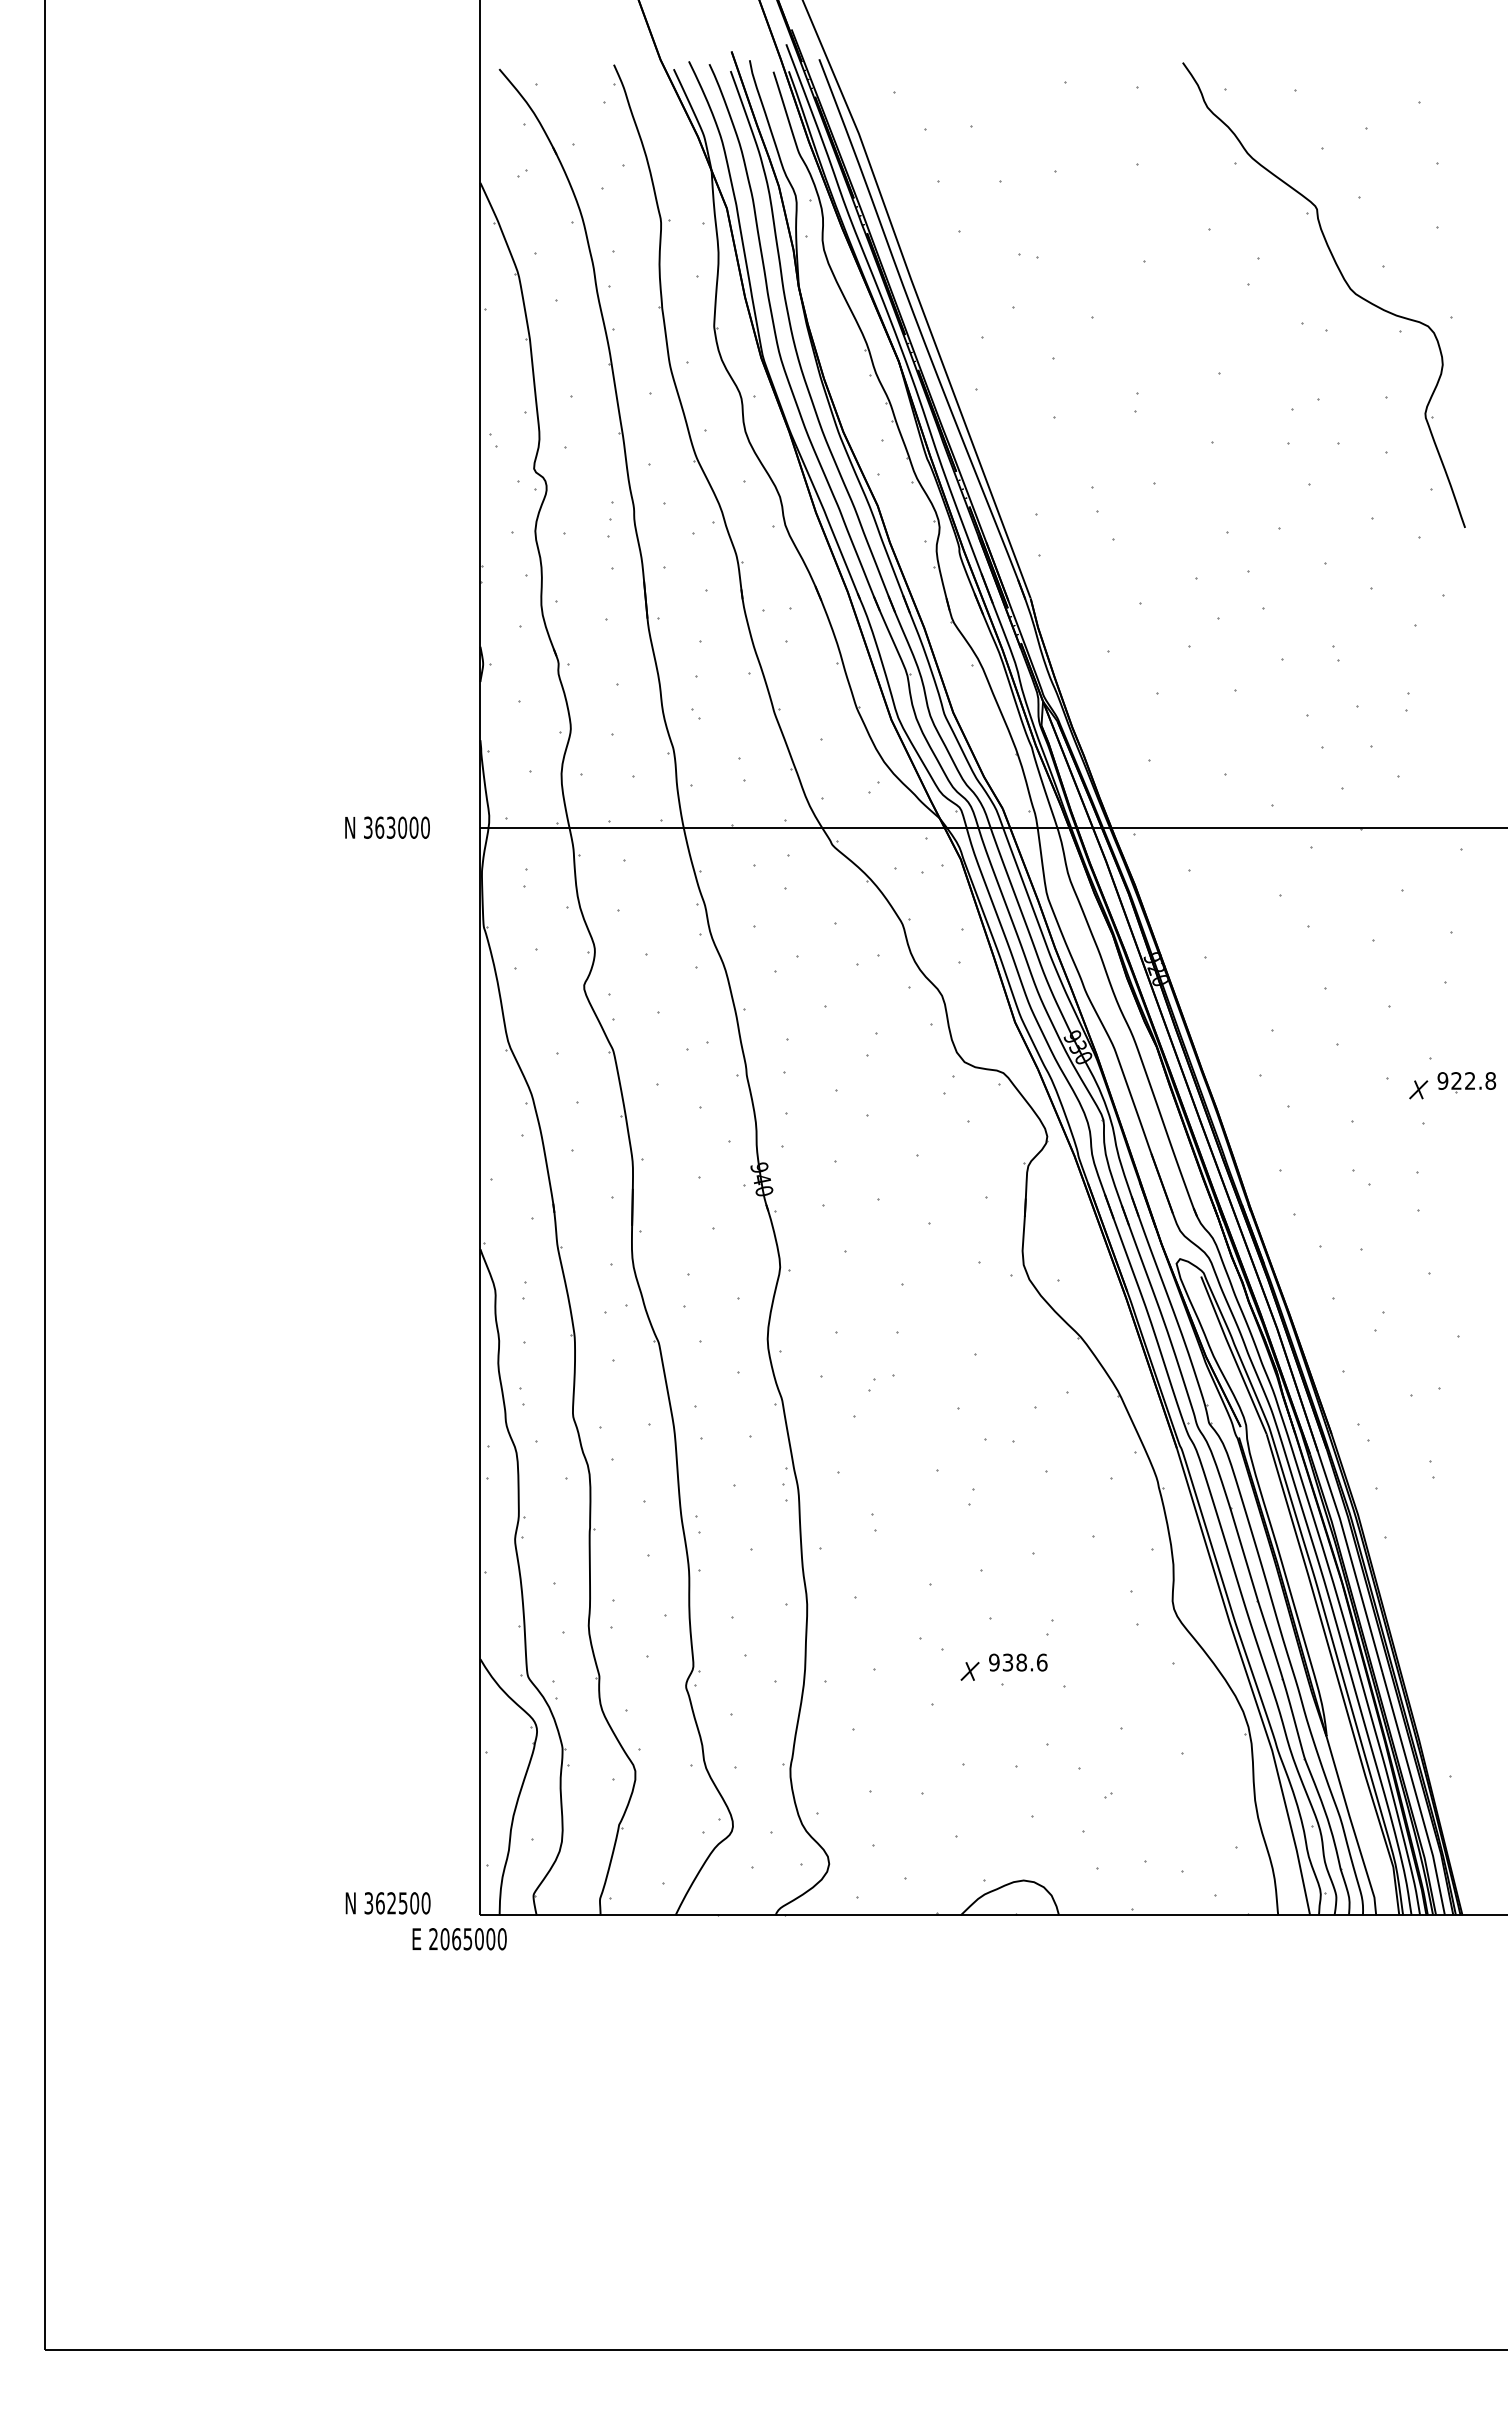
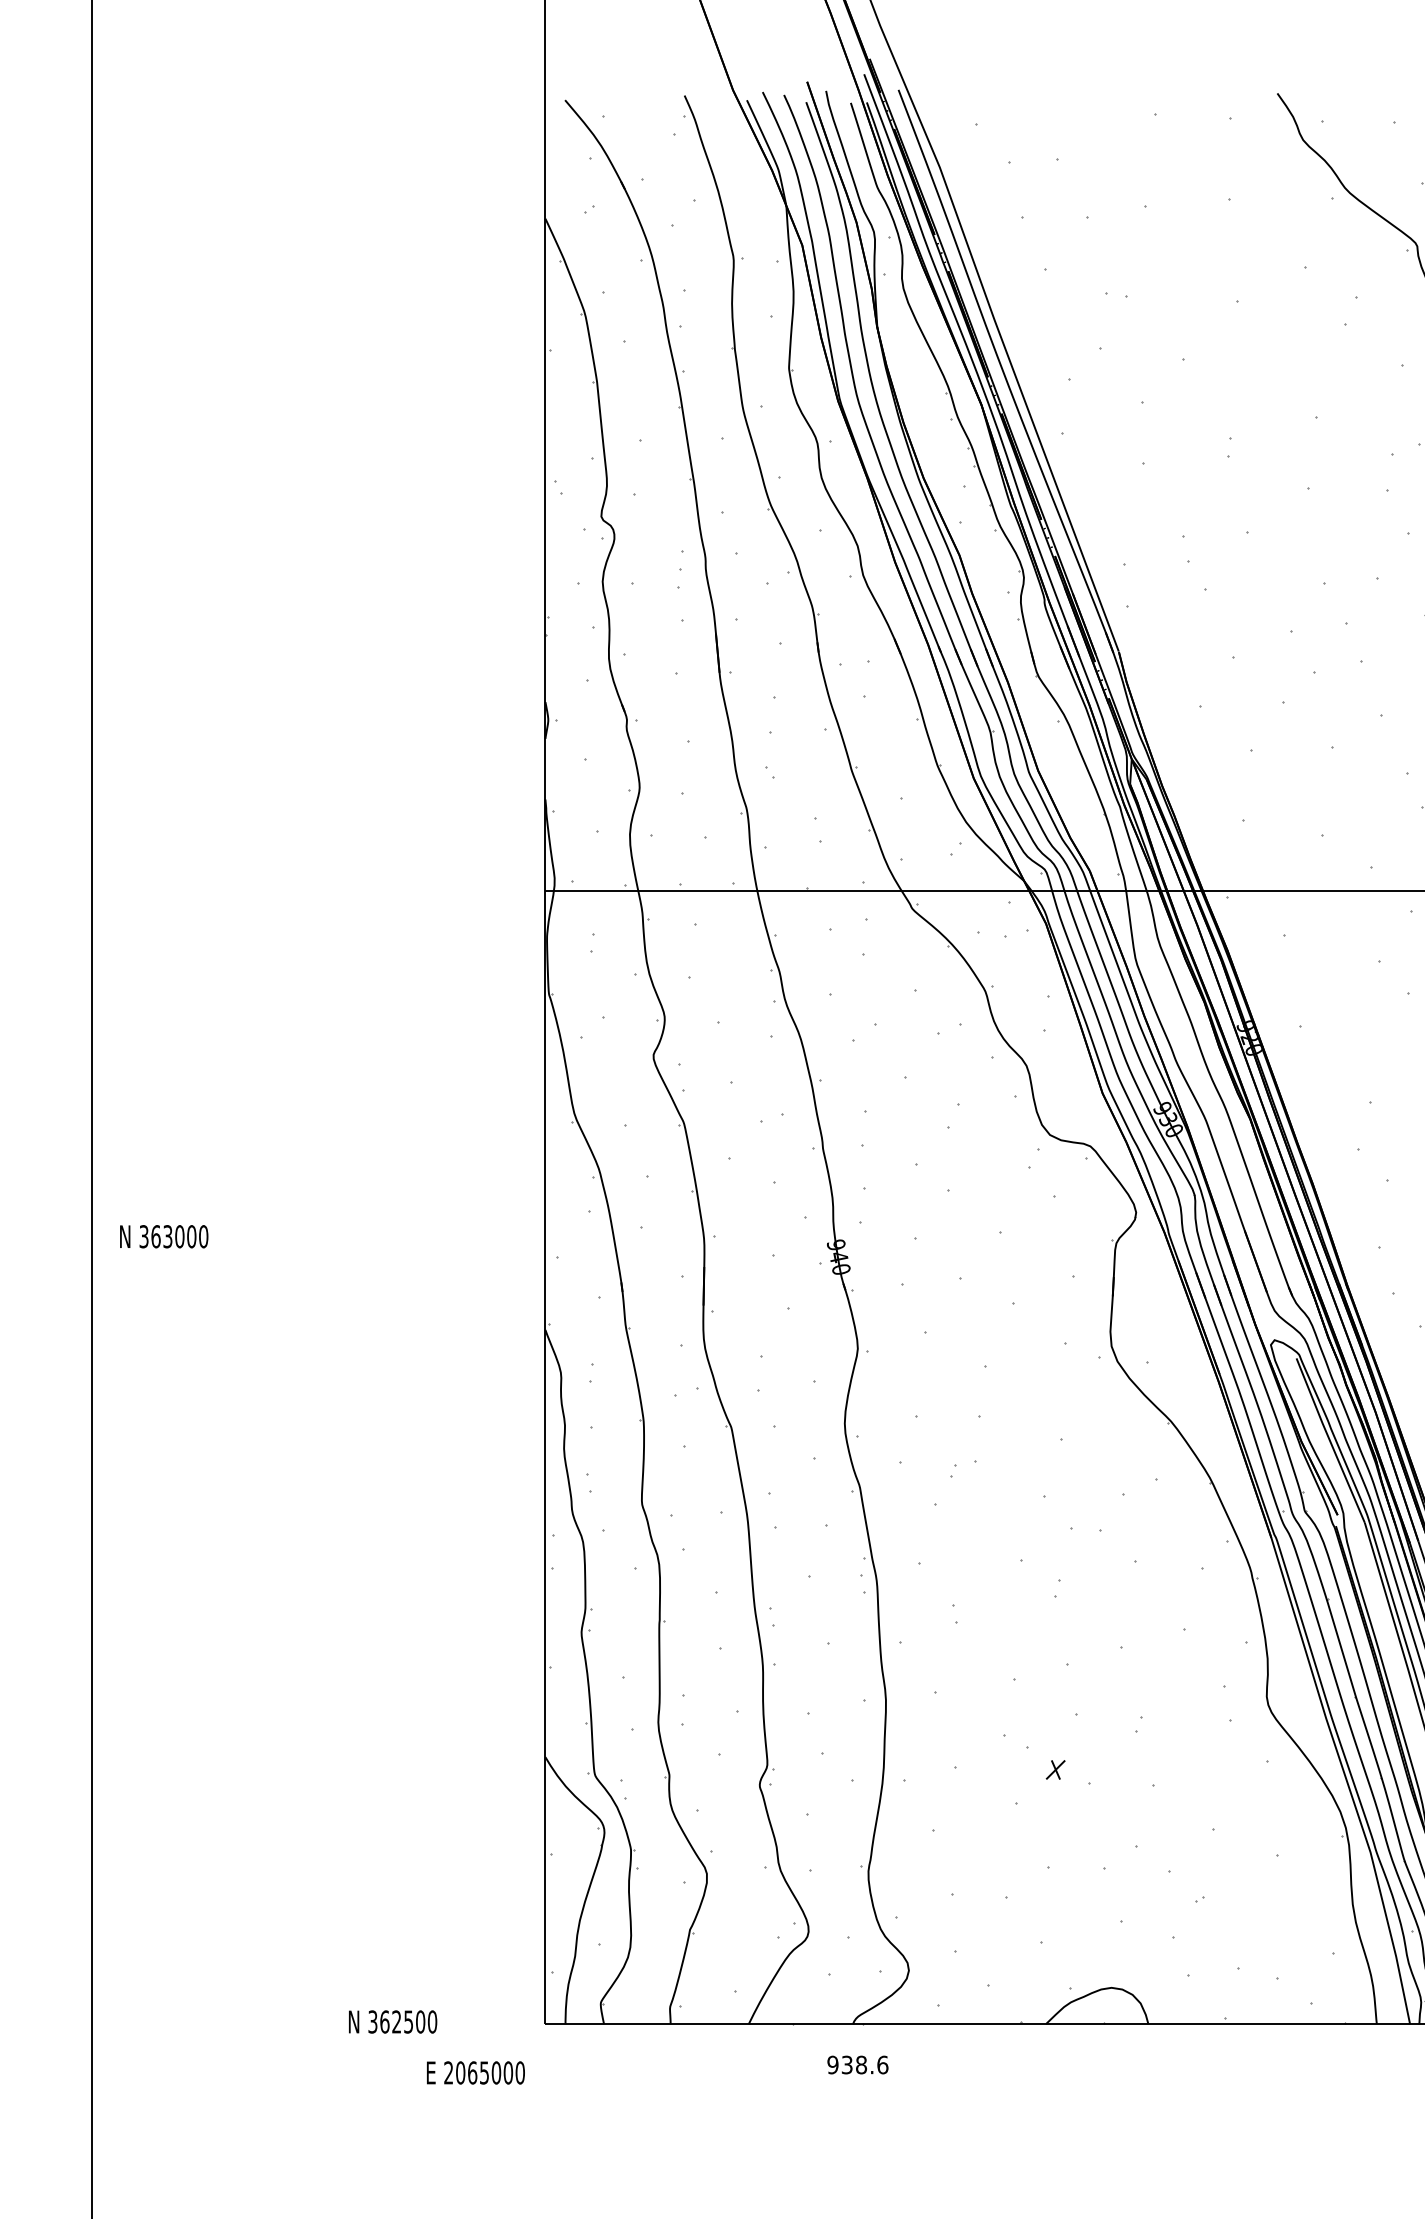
text: (387, 827) -> (164, 1236), moved
text: (1018, 1662) -> (858, 2064), moved
text: (387, 1903) -> (392, 2022), moved
text: (459, 1939) -> (475, 2073), moved

